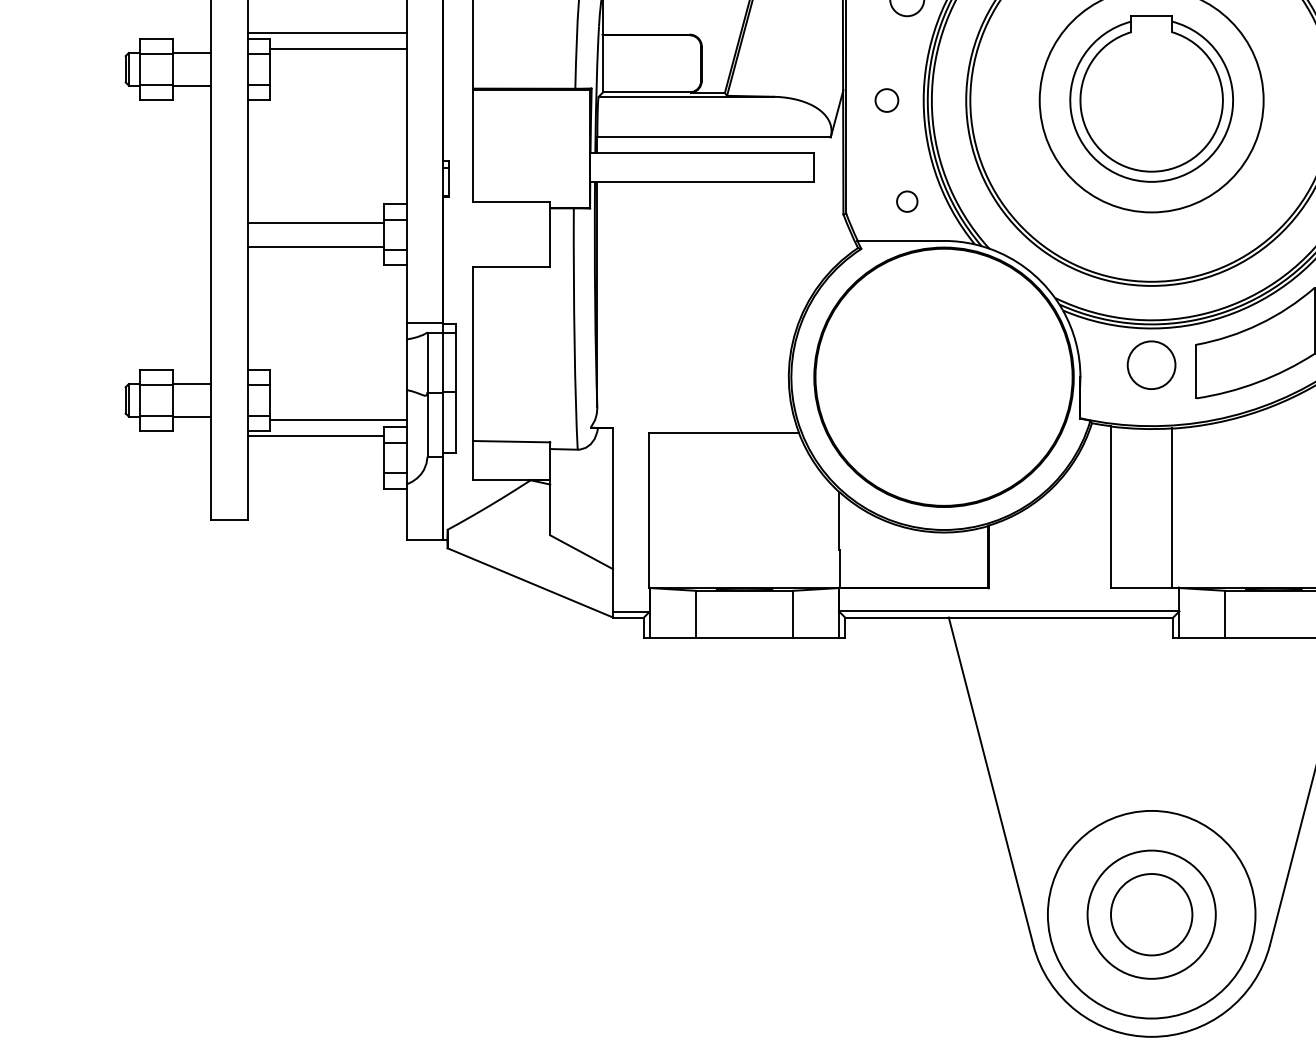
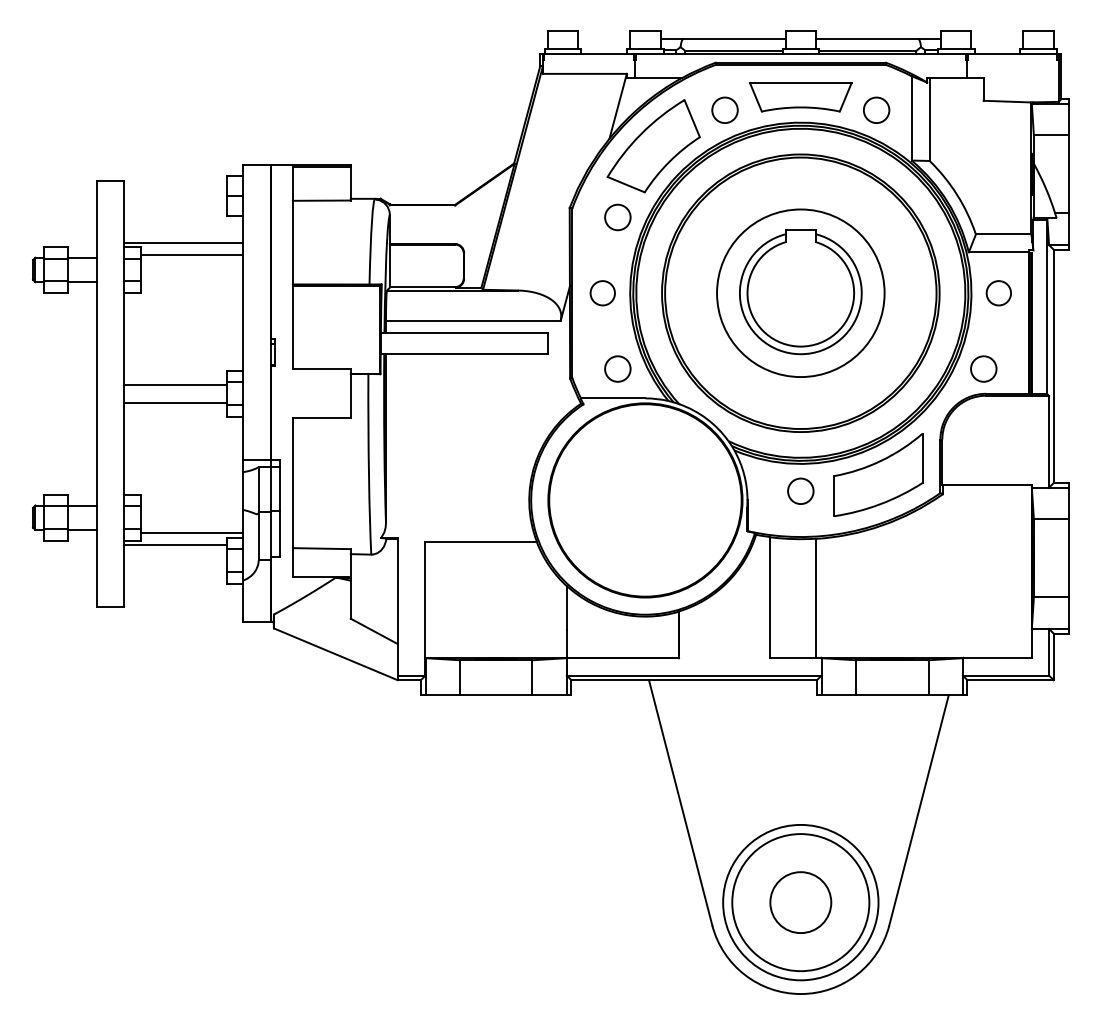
circle: (886, 100) -> (602, 293), size x1.43
circle: (906, 200) -> (617, 368), size x1.67
circle: (1151, 364) -> (800, 490), size x0.71
circle: (1151, 914) -> (800, 902), size x1.43

